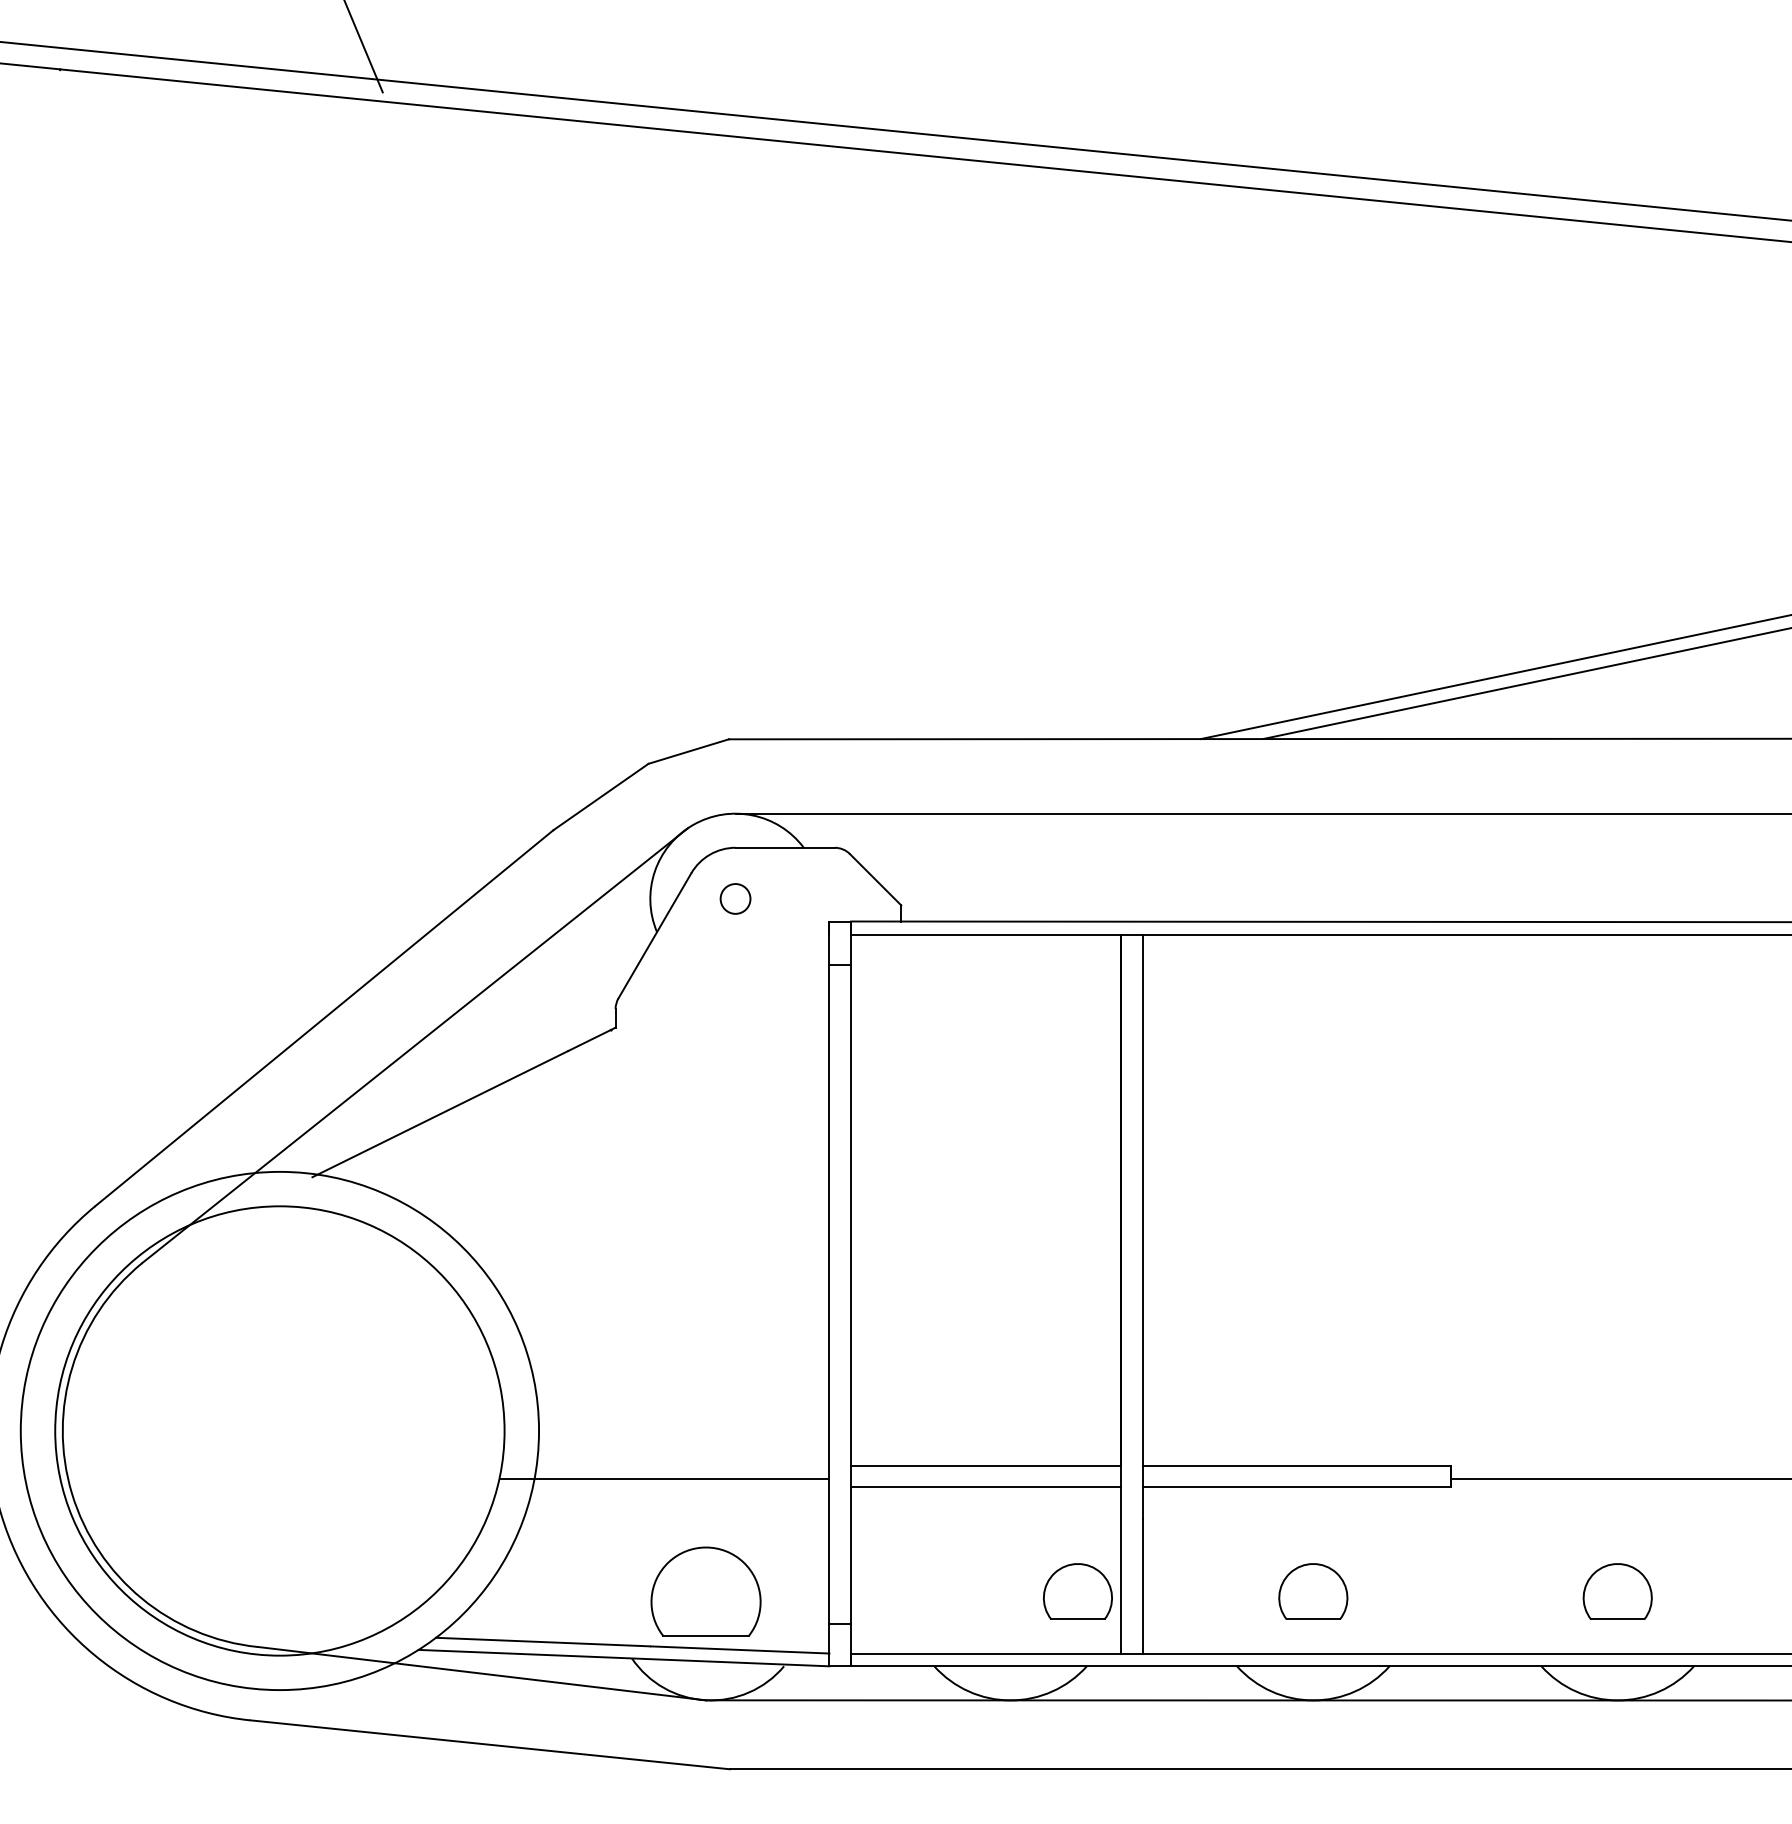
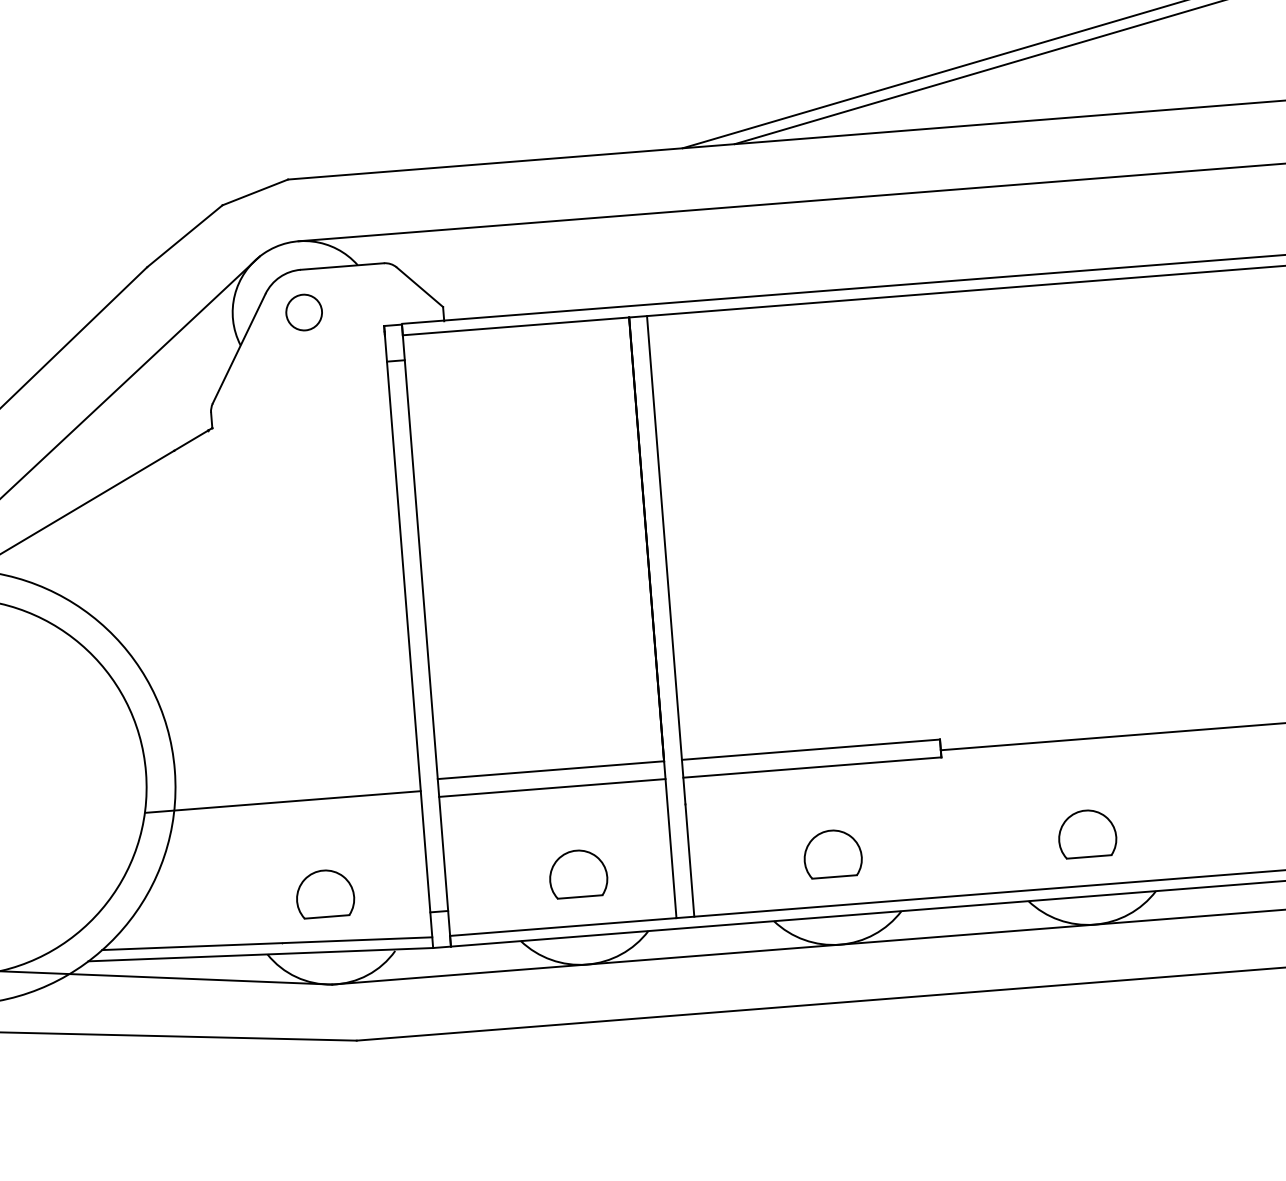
circle: (735, 898) -> (304, 312), size x1.43
part: (706, 1591) -> (325, 893), size x0.62
part: (1077, 1591) -> (577, 873), moved

